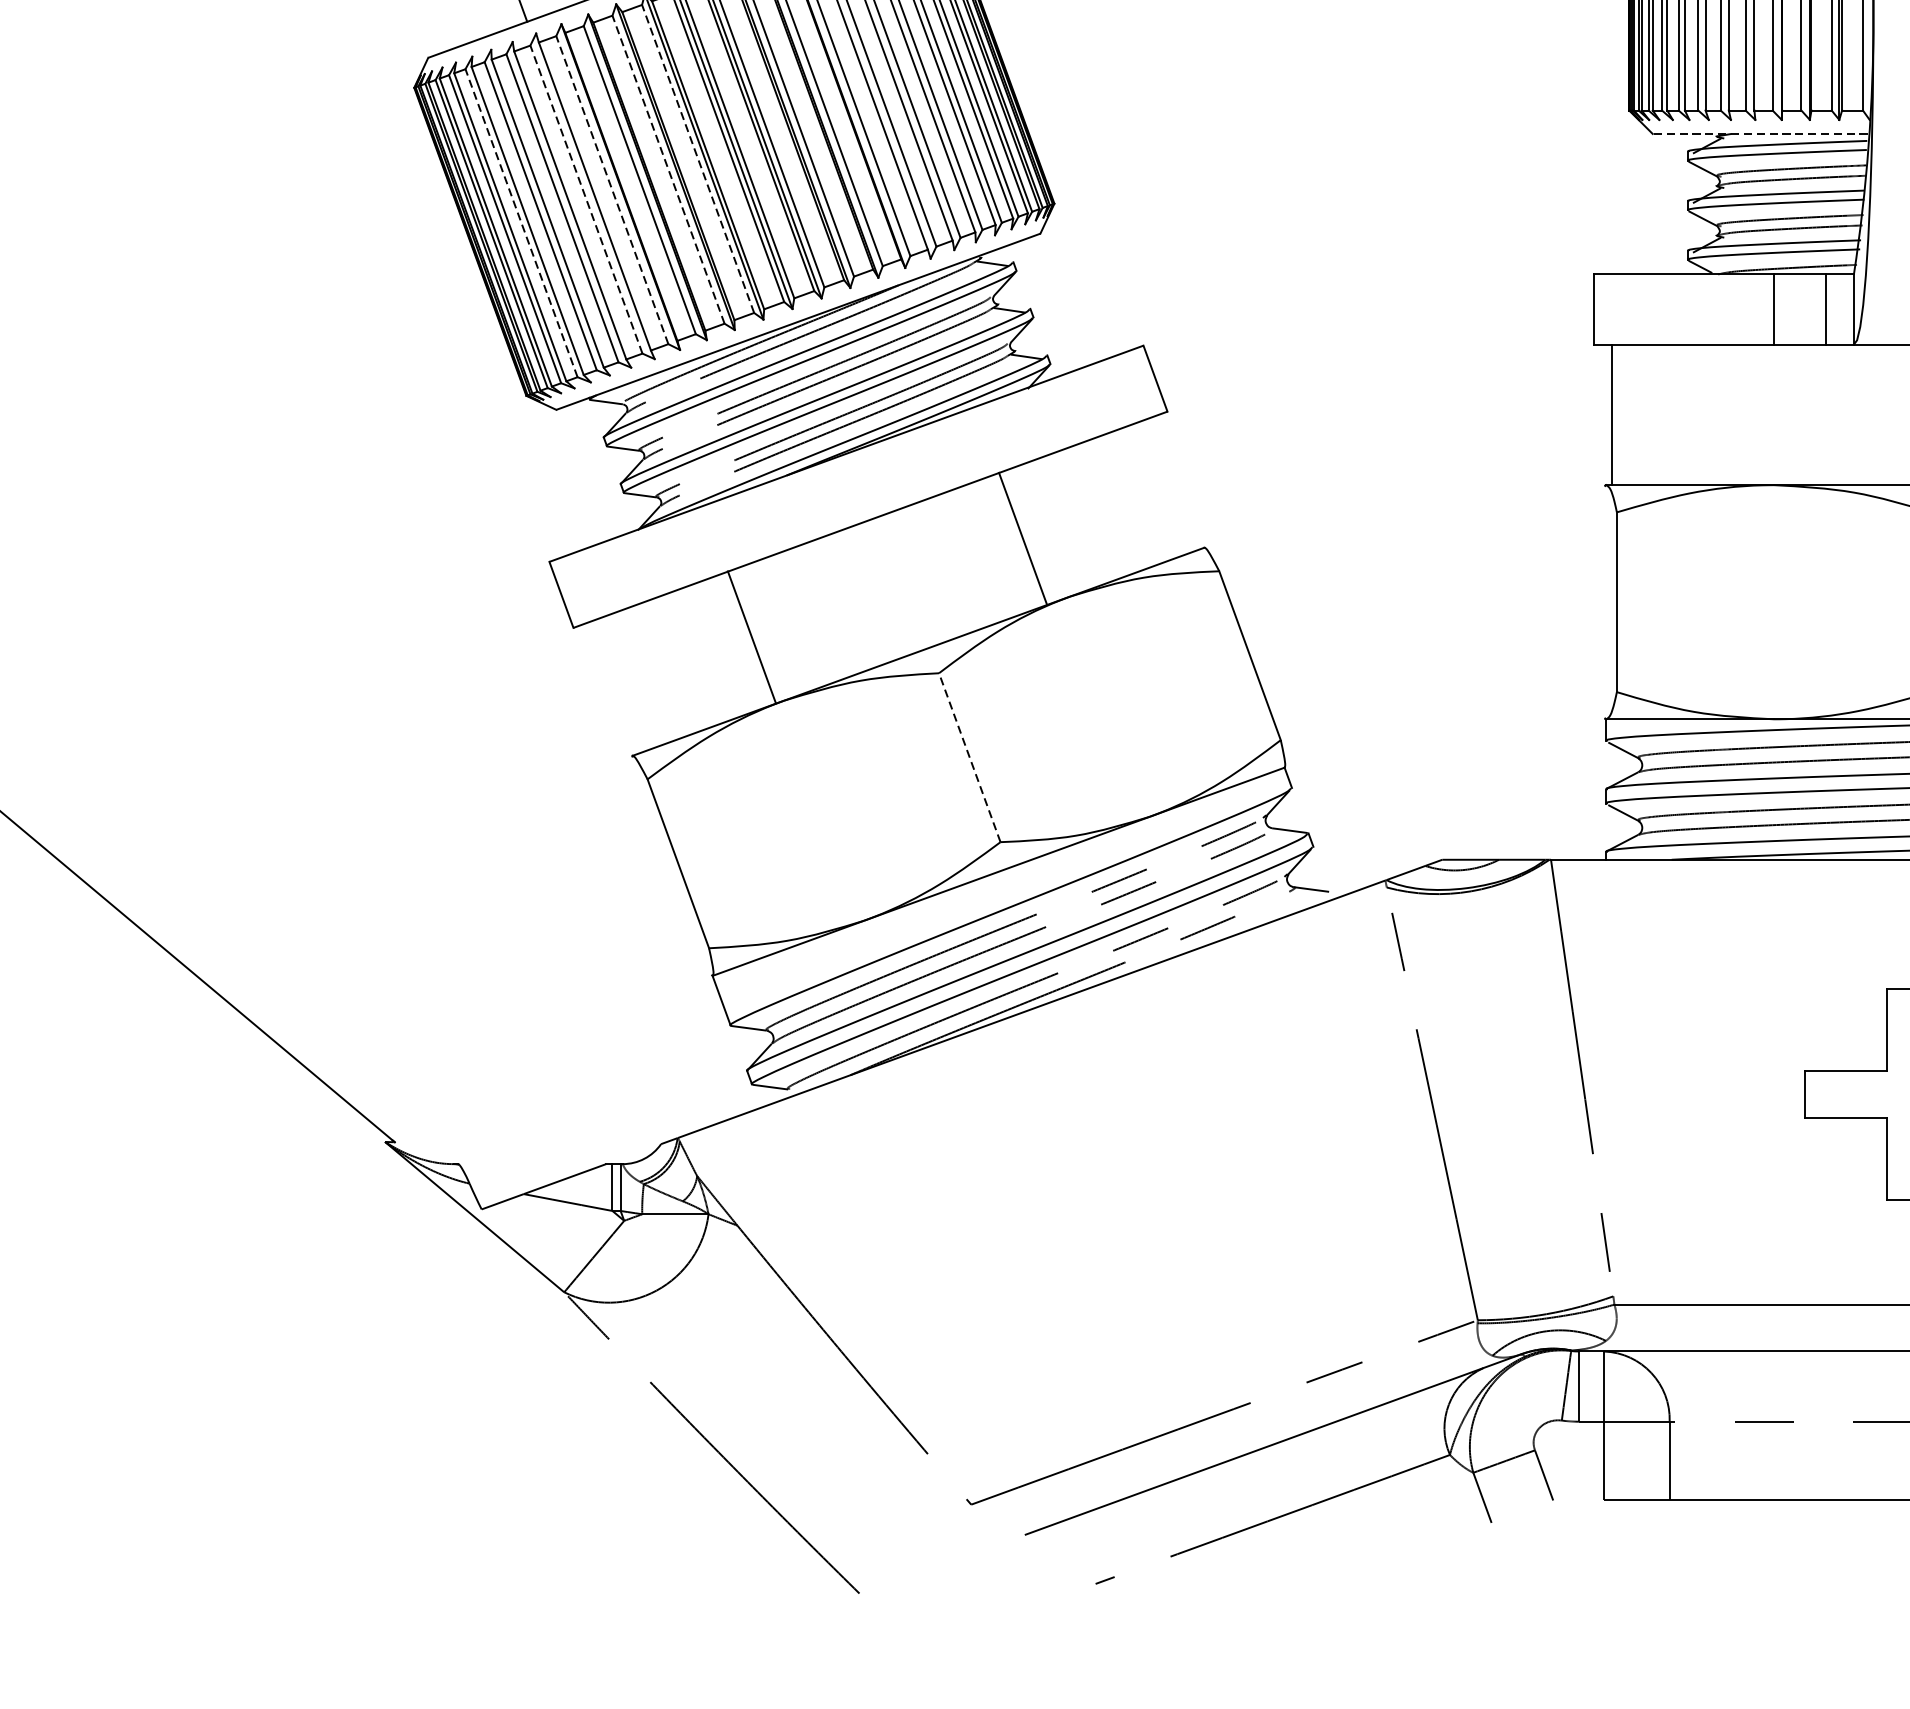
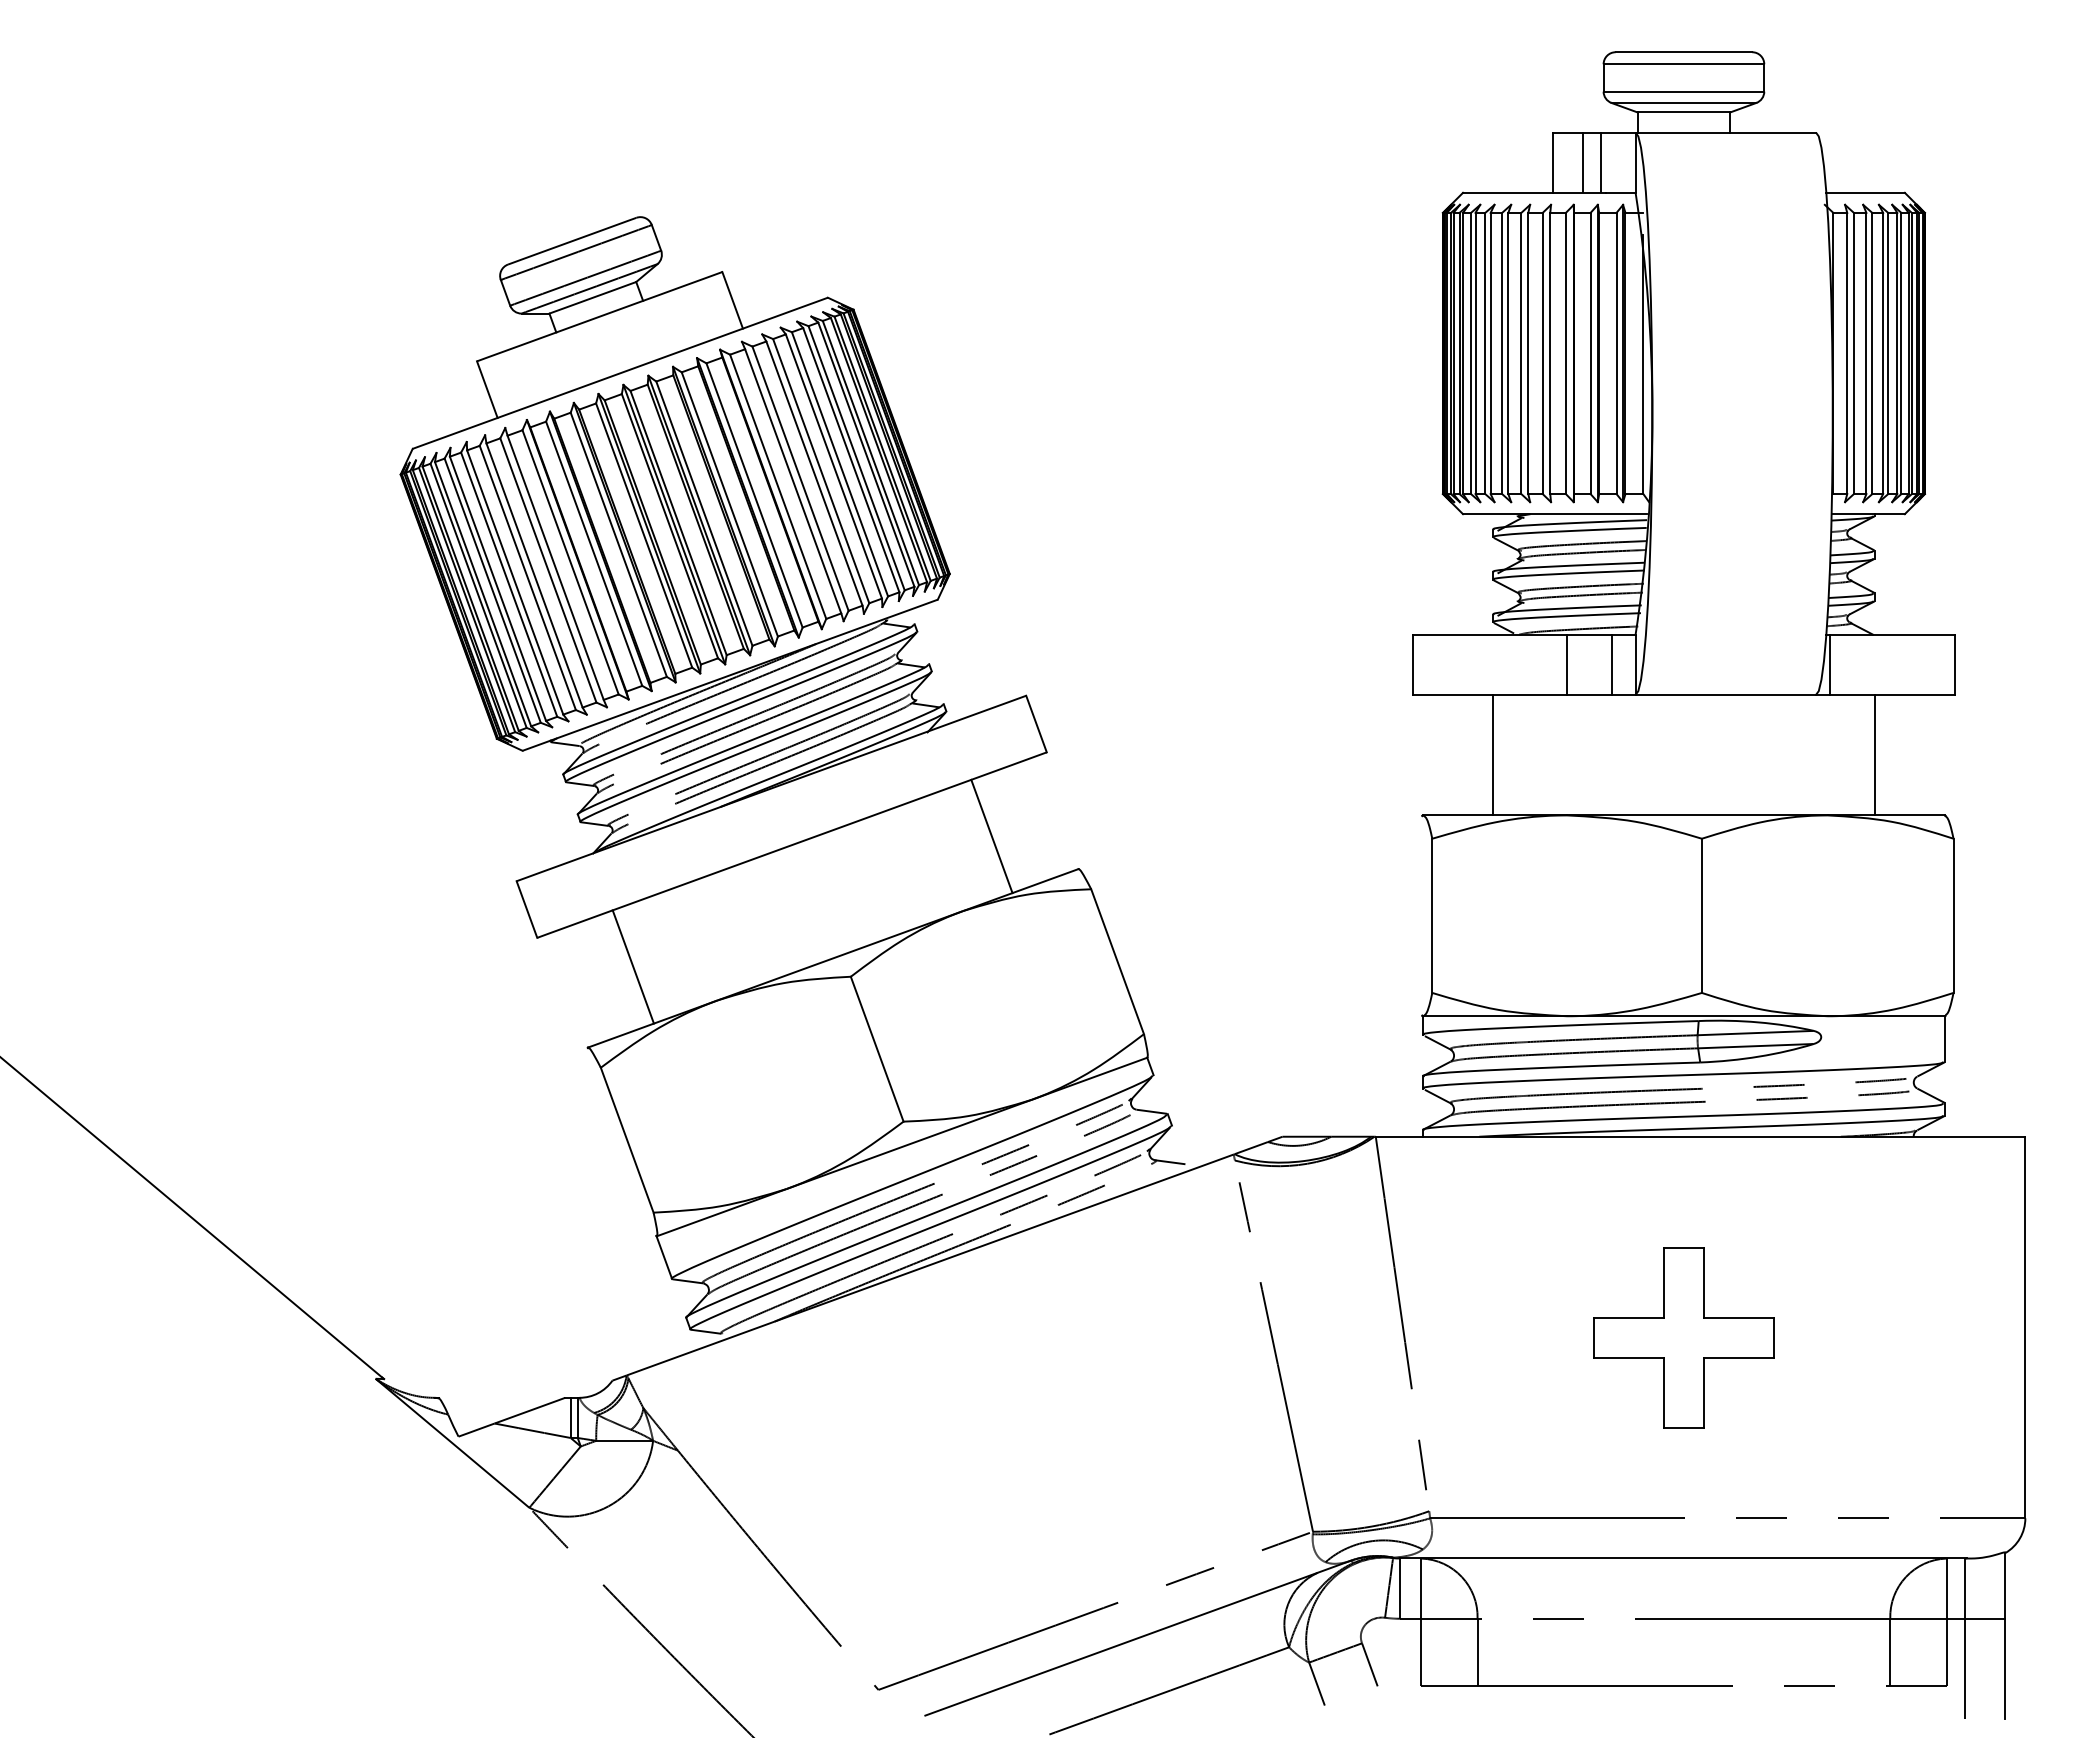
line: (1759, 134) -> (1554, 514), dashed -> solid
line: (698, 158) -> (644, 535), dashed -> solid
line: (668, 169) -> (618, 544), dashed -> solid
line: (612, 190) -> (570, 562), dashed -> solid
line: (586, 199) -> (548, 570), dashed -> solid
line: (521, 222) -> (492, 590), dashed -> solid
line: (1612, 414) -> (1493, 754), moved
line: (1022, 538) -> (991, 836), moved
line: (750, 636) -> (632, 966), moved
line: (970, 756) -> (877, 1048), dashed -> solid

